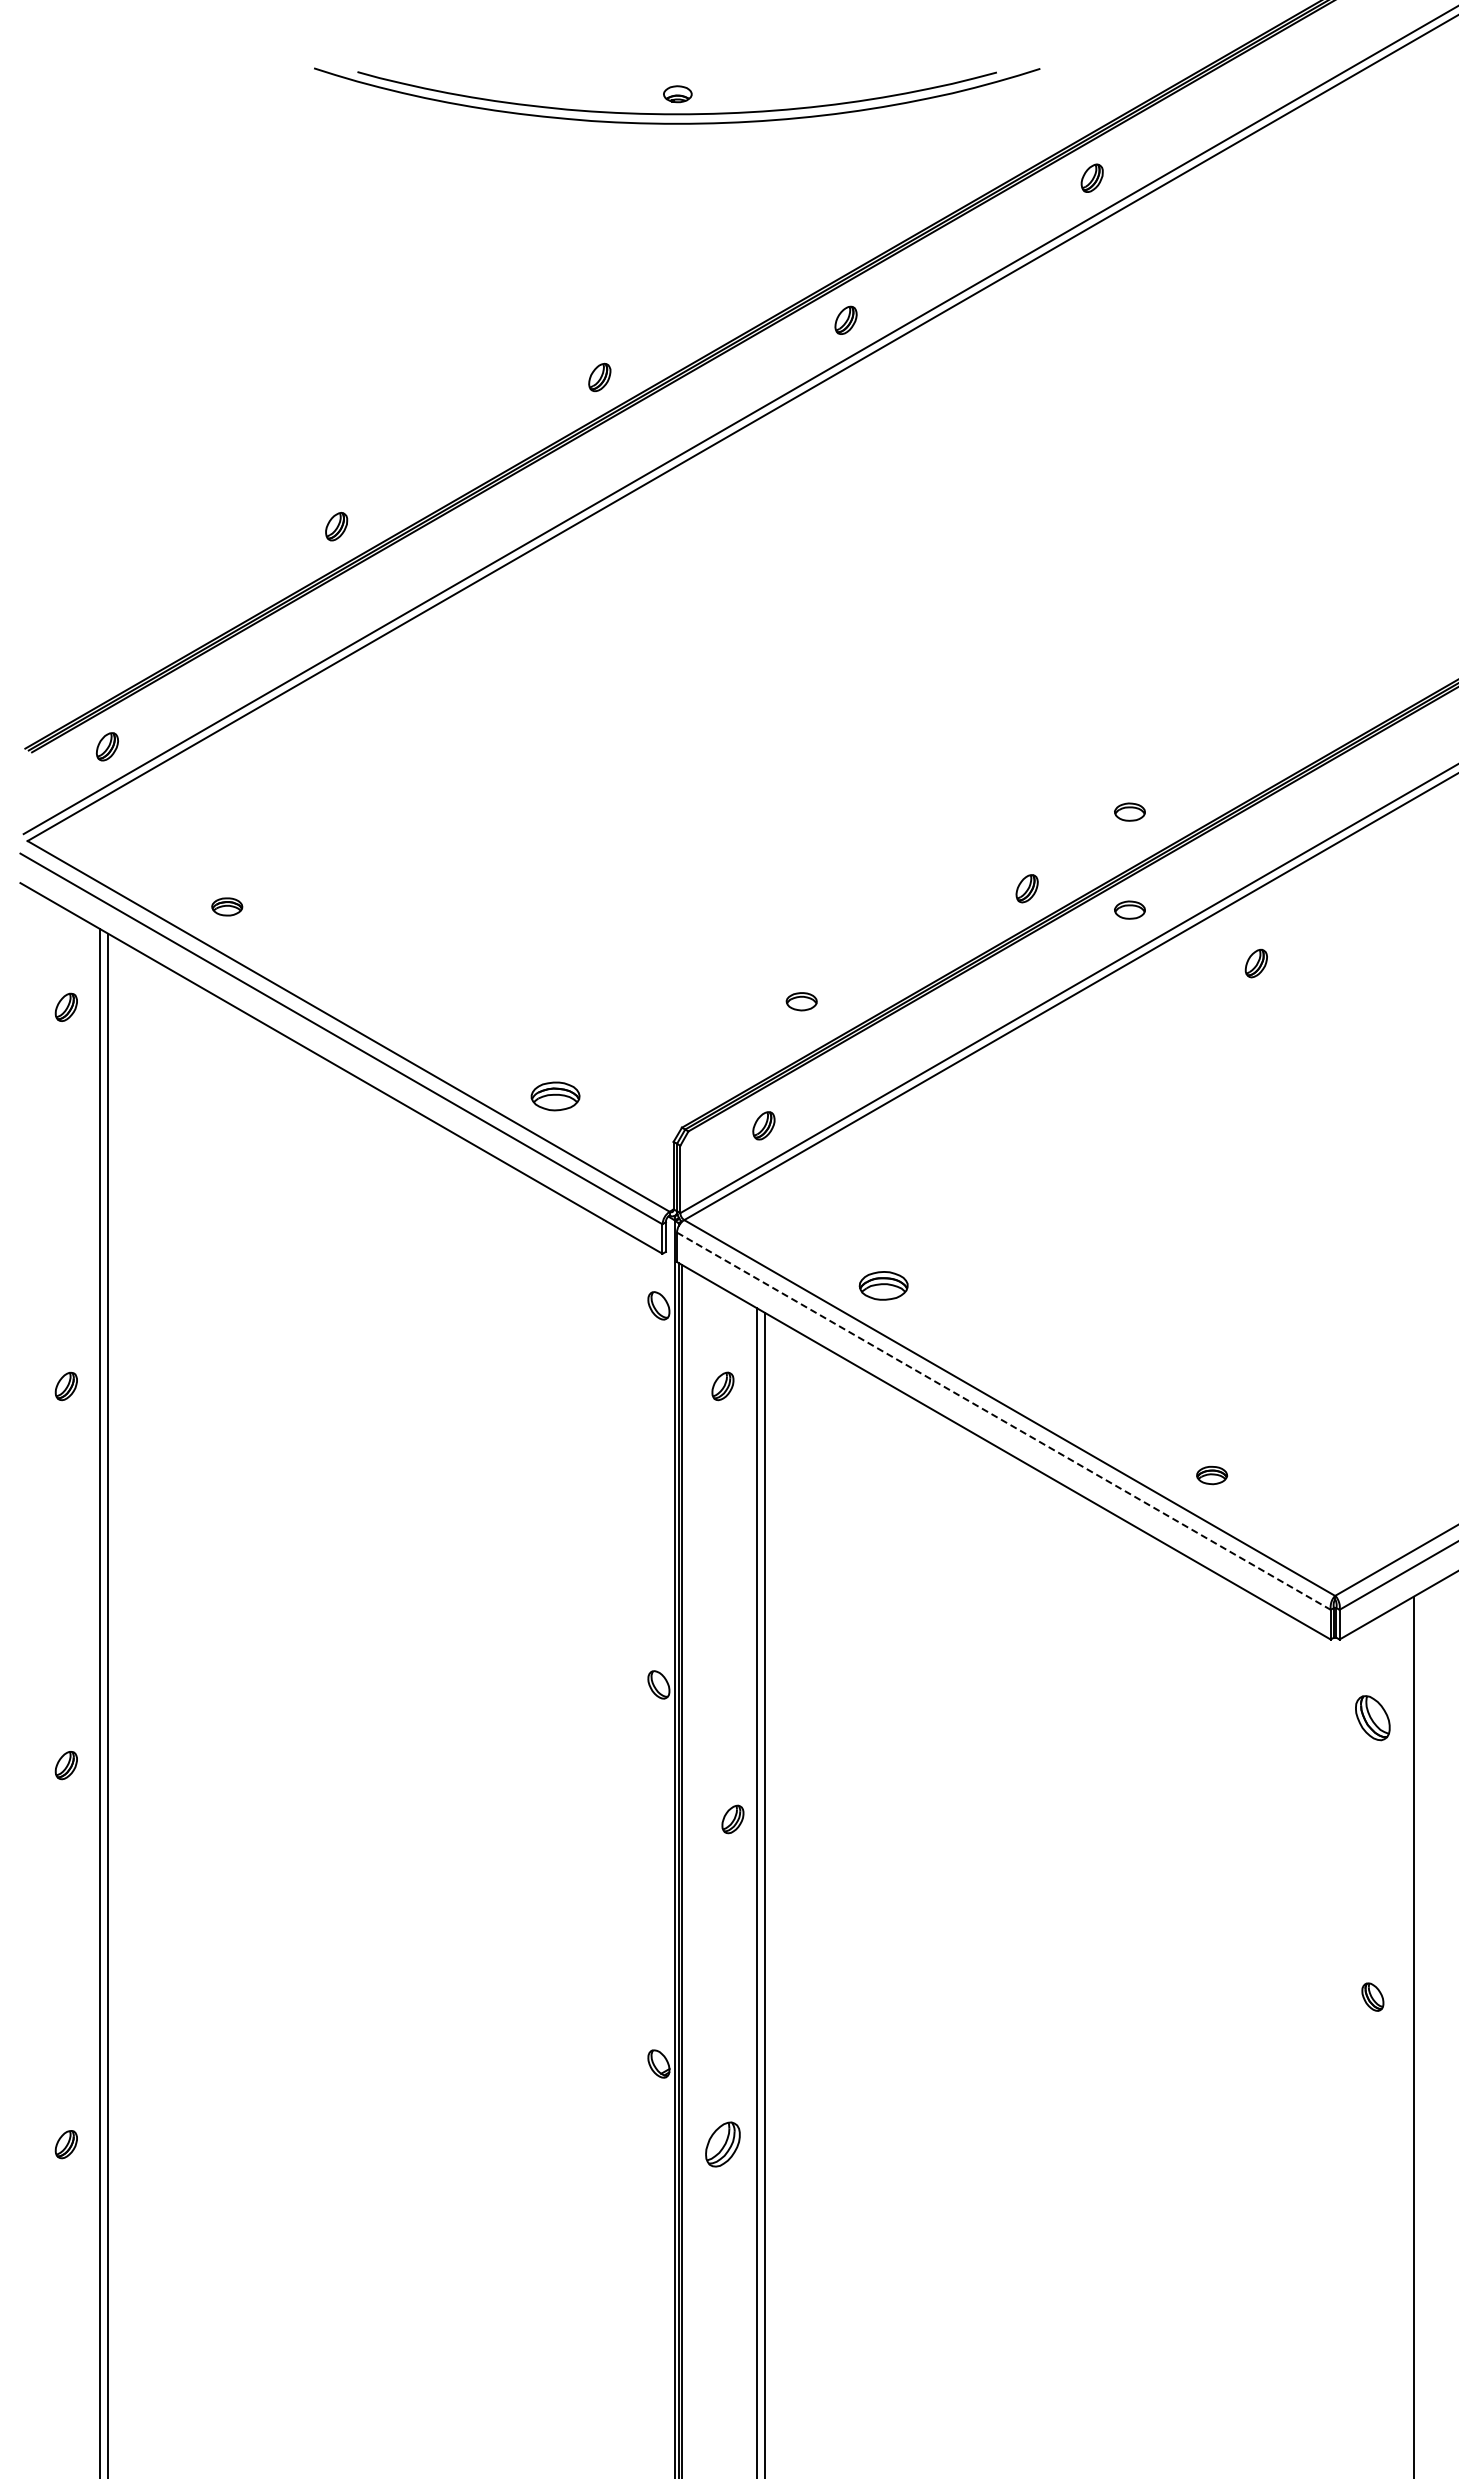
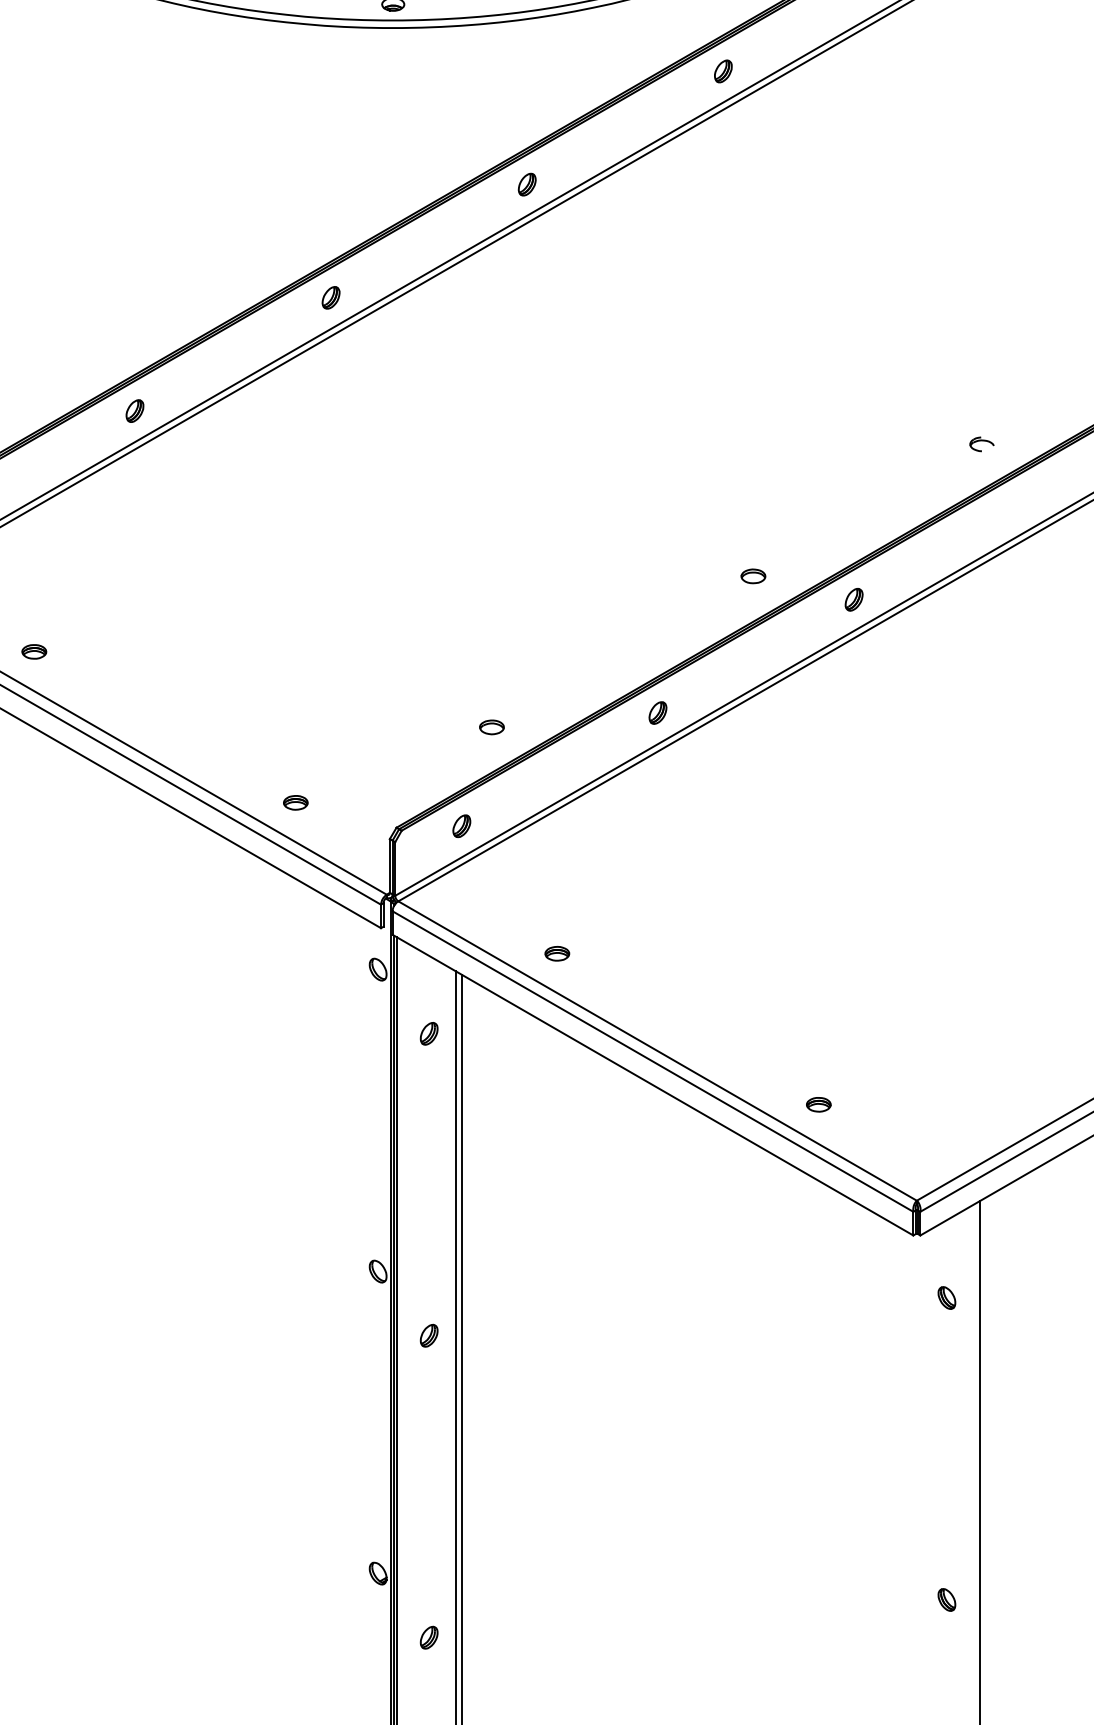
part: (599, 377) -> (330, 297), moved
part: (336, 526) -> (134, 410), moved
part: (1416, 645) -> (981, 443), added
part: (1026, 888) -> (657, 712), moved
part: (1129, 909) -> (753, 653), removed
part: (1255, 963) -> (853, 599), moved
part: (555, 1096) -> (295, 802), size x0.62
part: (883, 1285) -> (557, 953), size x0.62
line: (1004, 1421) -> (653, 1061), dashed -> solid
part: (1372, 1717) -> (946, 1297), size x0.62
part: (732, 1819) -> (428, 1335), moved
part: (1372, 1996) -> (946, 1599), moved
part: (722, 2144) -> (428, 1637), size x0.62

